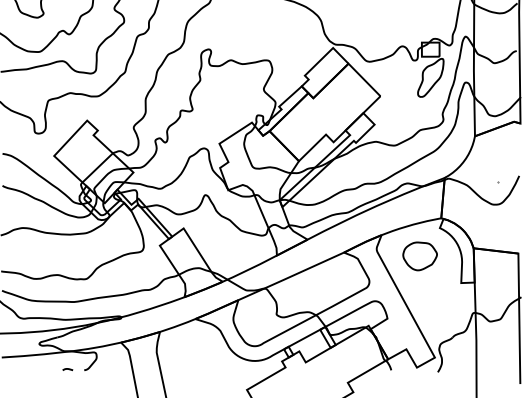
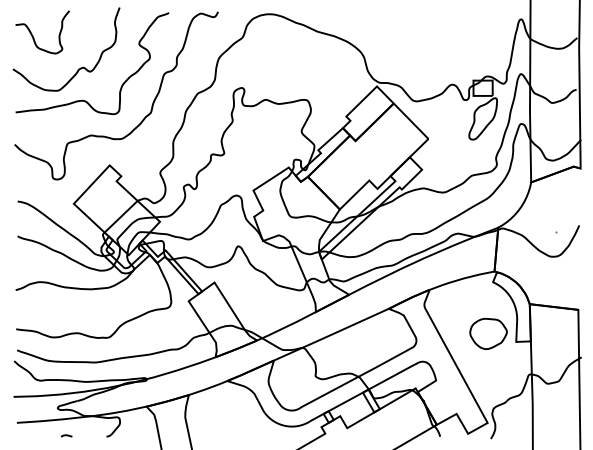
part: (420, 255) -> (488, 333), moved
curve: (67, 369) -> (66, 435), moved

